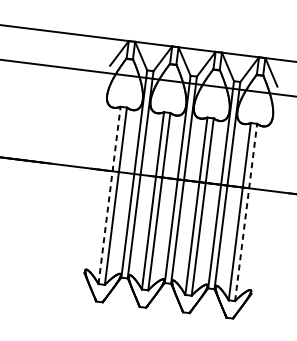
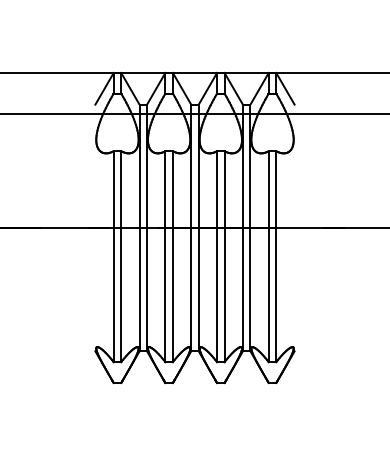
line: (109, 195) -> (113, 256), dashed -> solid
line: (246, 212) -> (276, 256), dashed -> solid

